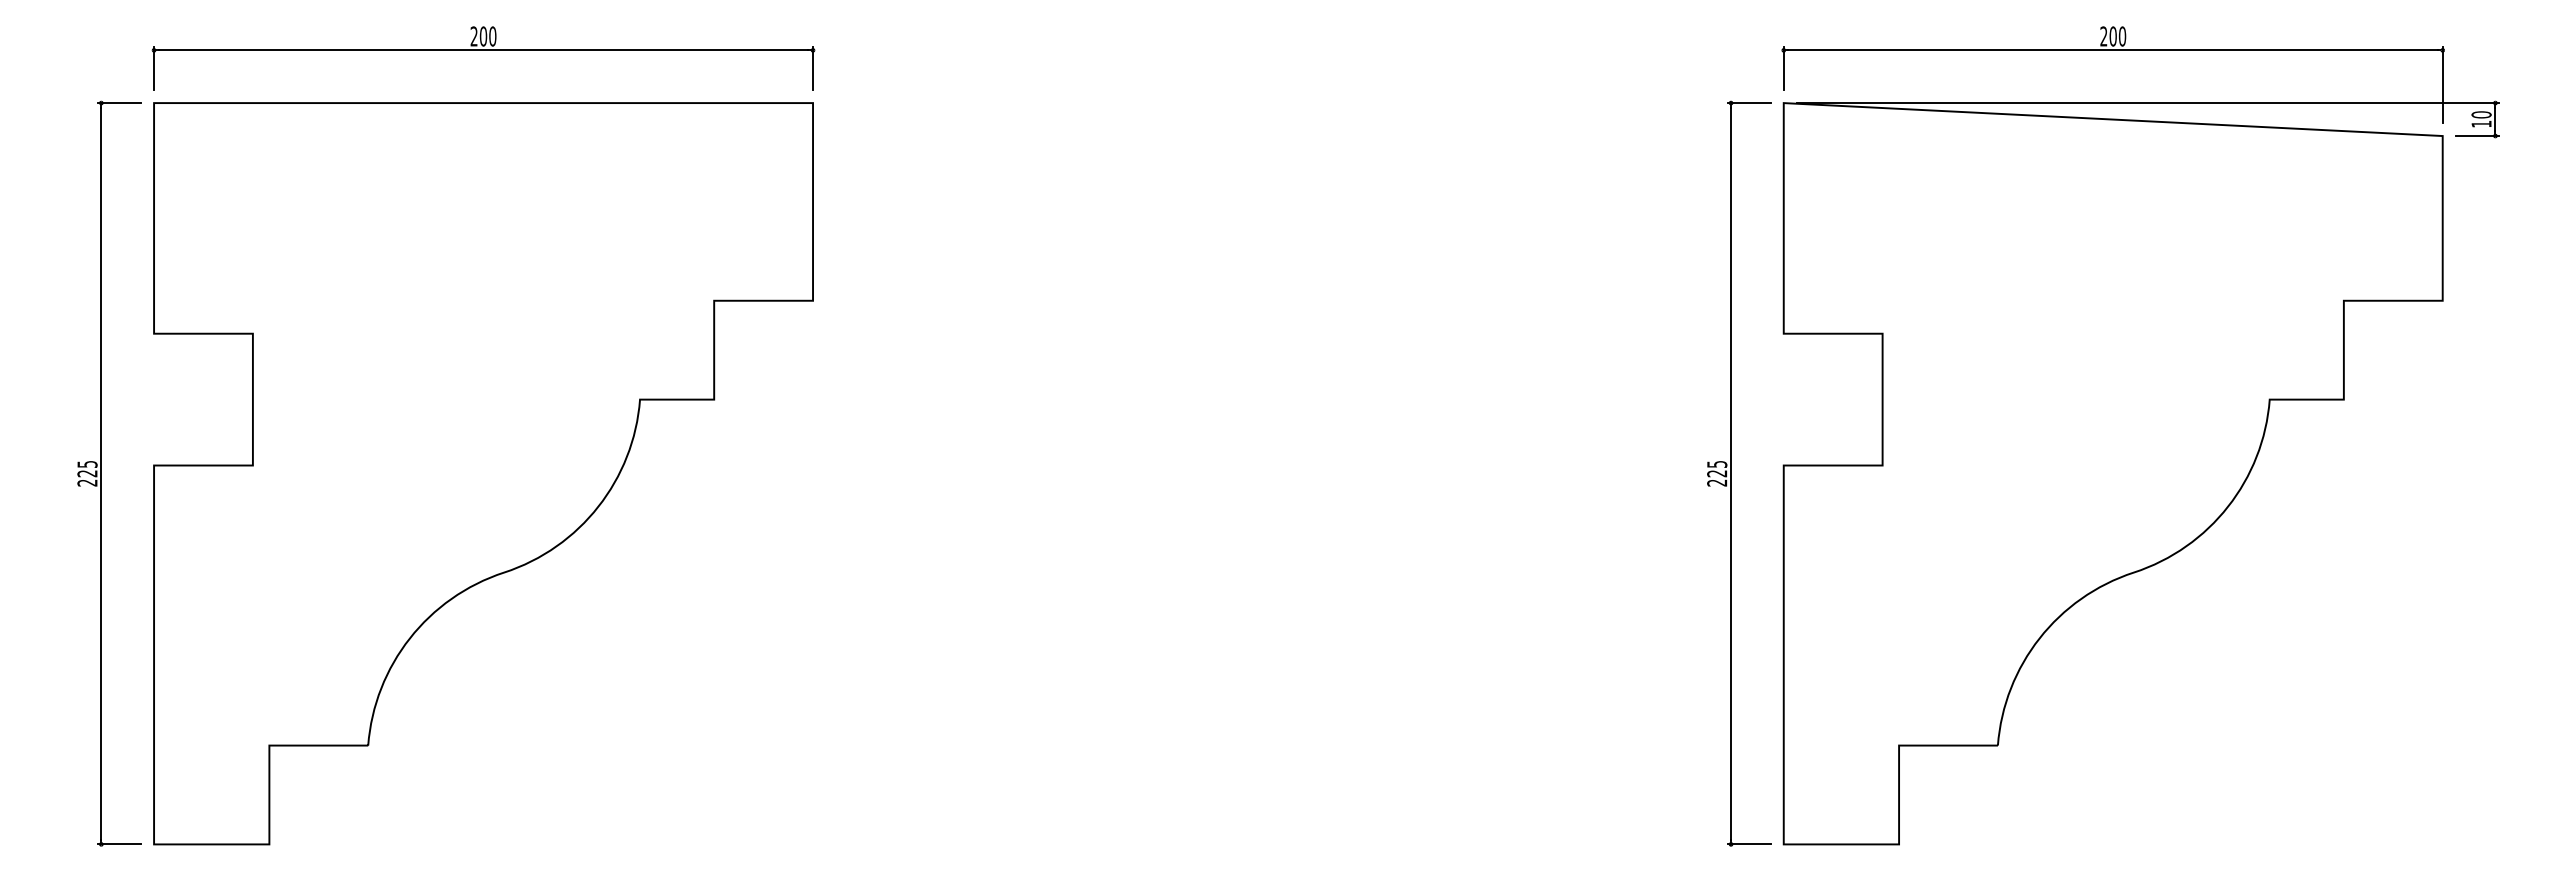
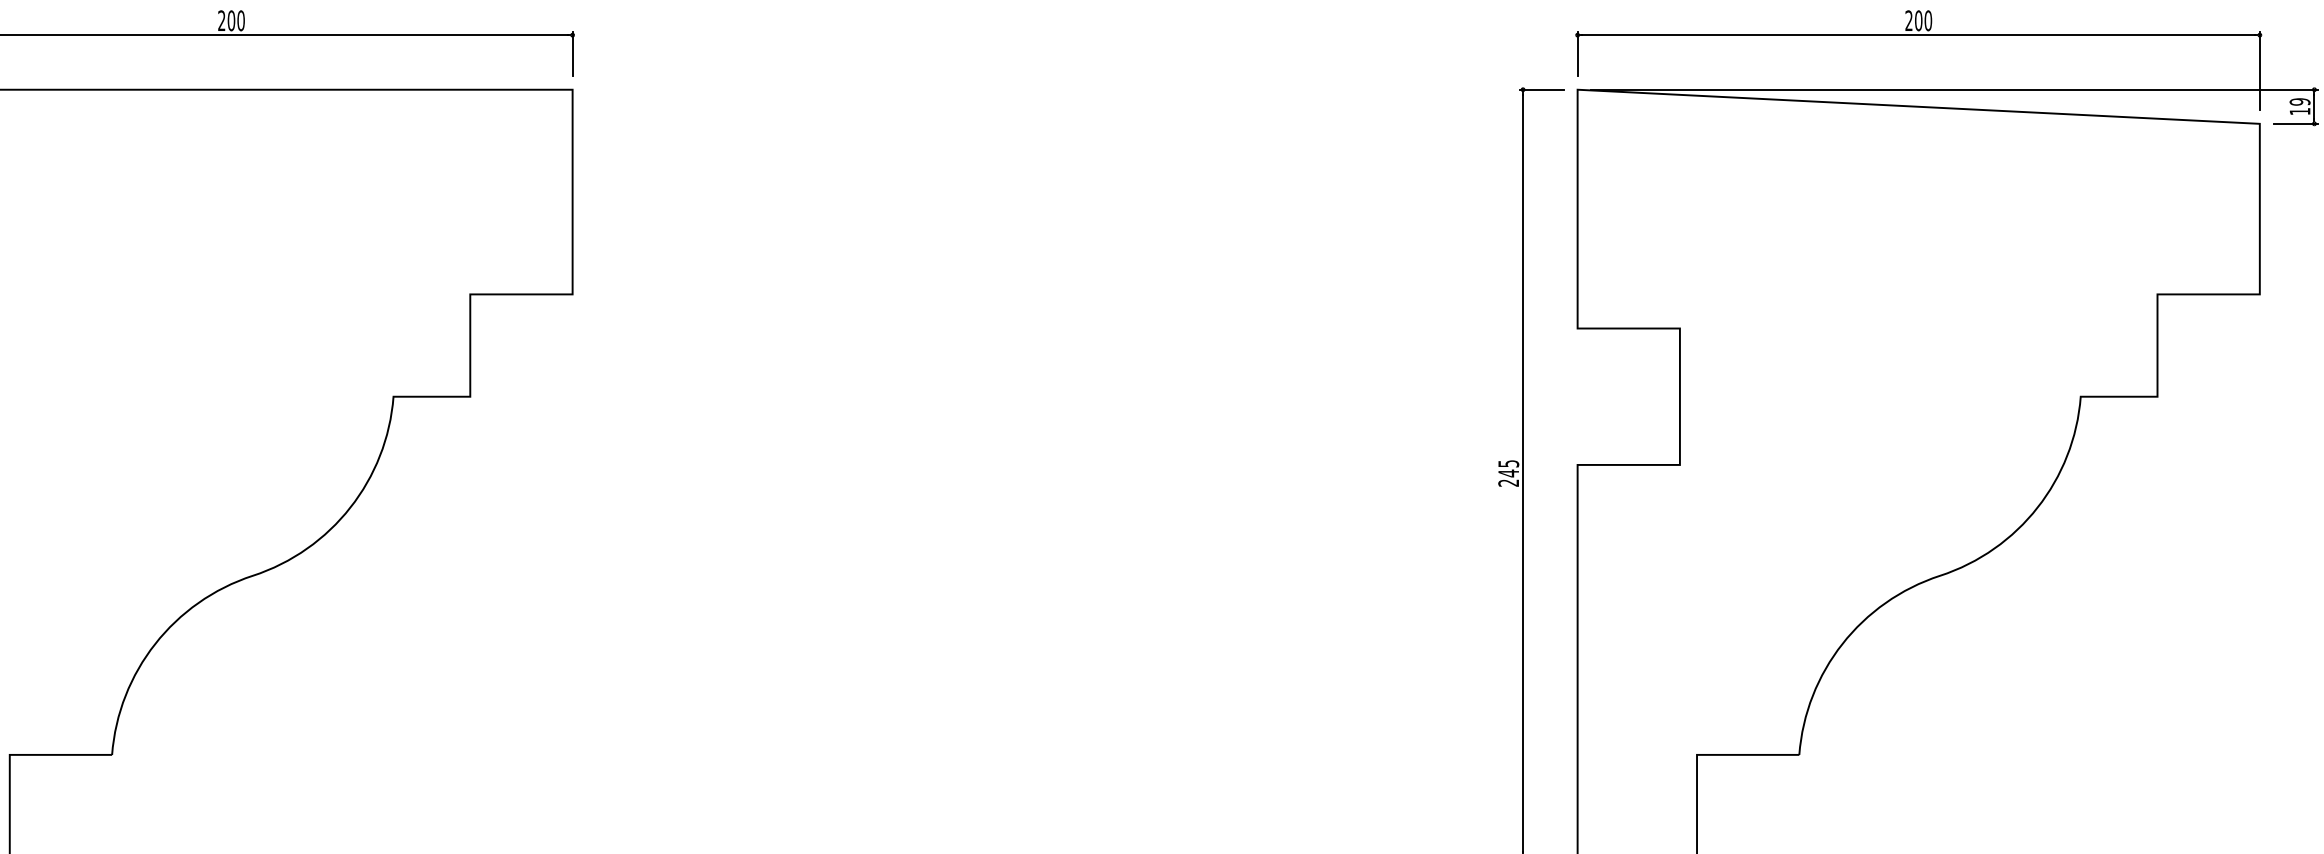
text: (2481, 114) -> (2299, 101), 10 -> 19
text: (1717, 473) -> (1509, 473), 225 -> 245

